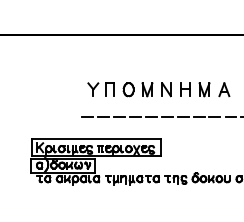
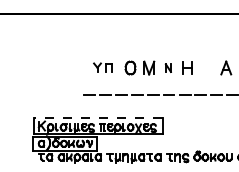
part: (100, 89) -> (102, 67), size x0.7
part: (166, 89) -> (168, 67), size x0.6
part: (204, 89) -> (206, 67), removed
line: (95, 139) -> (97, 117), solid -> dashed

